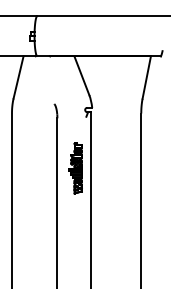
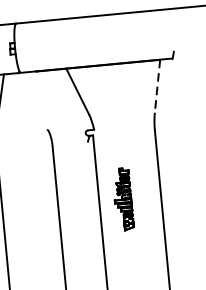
line: (146, 77) -> (157, 86), solid -> dashed
part: (75, 168) -> (123, 199), moved

